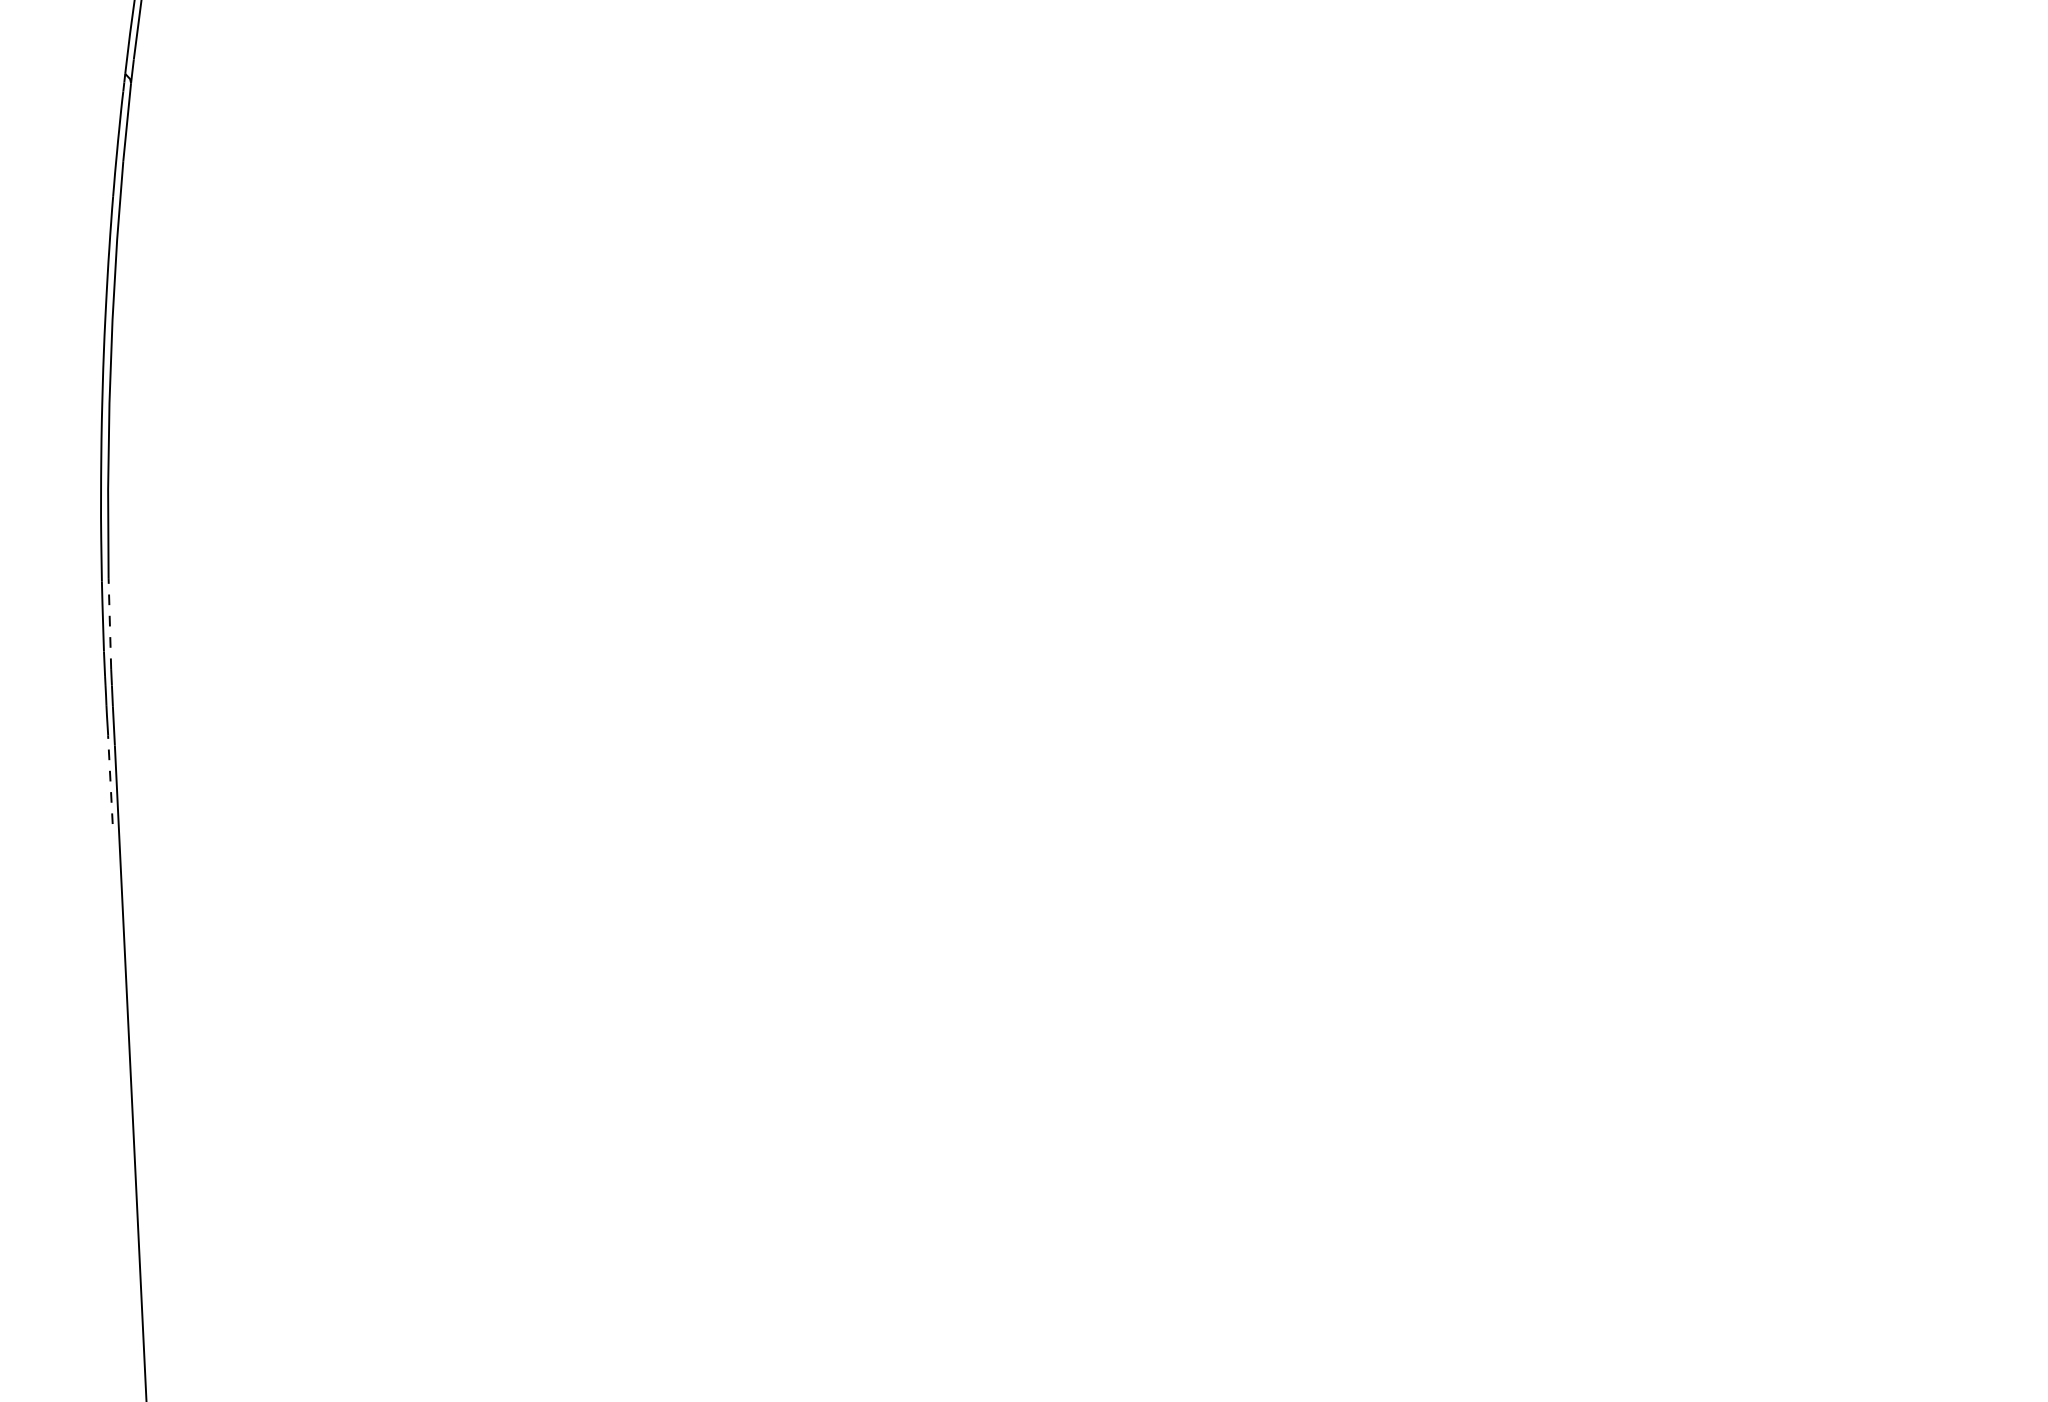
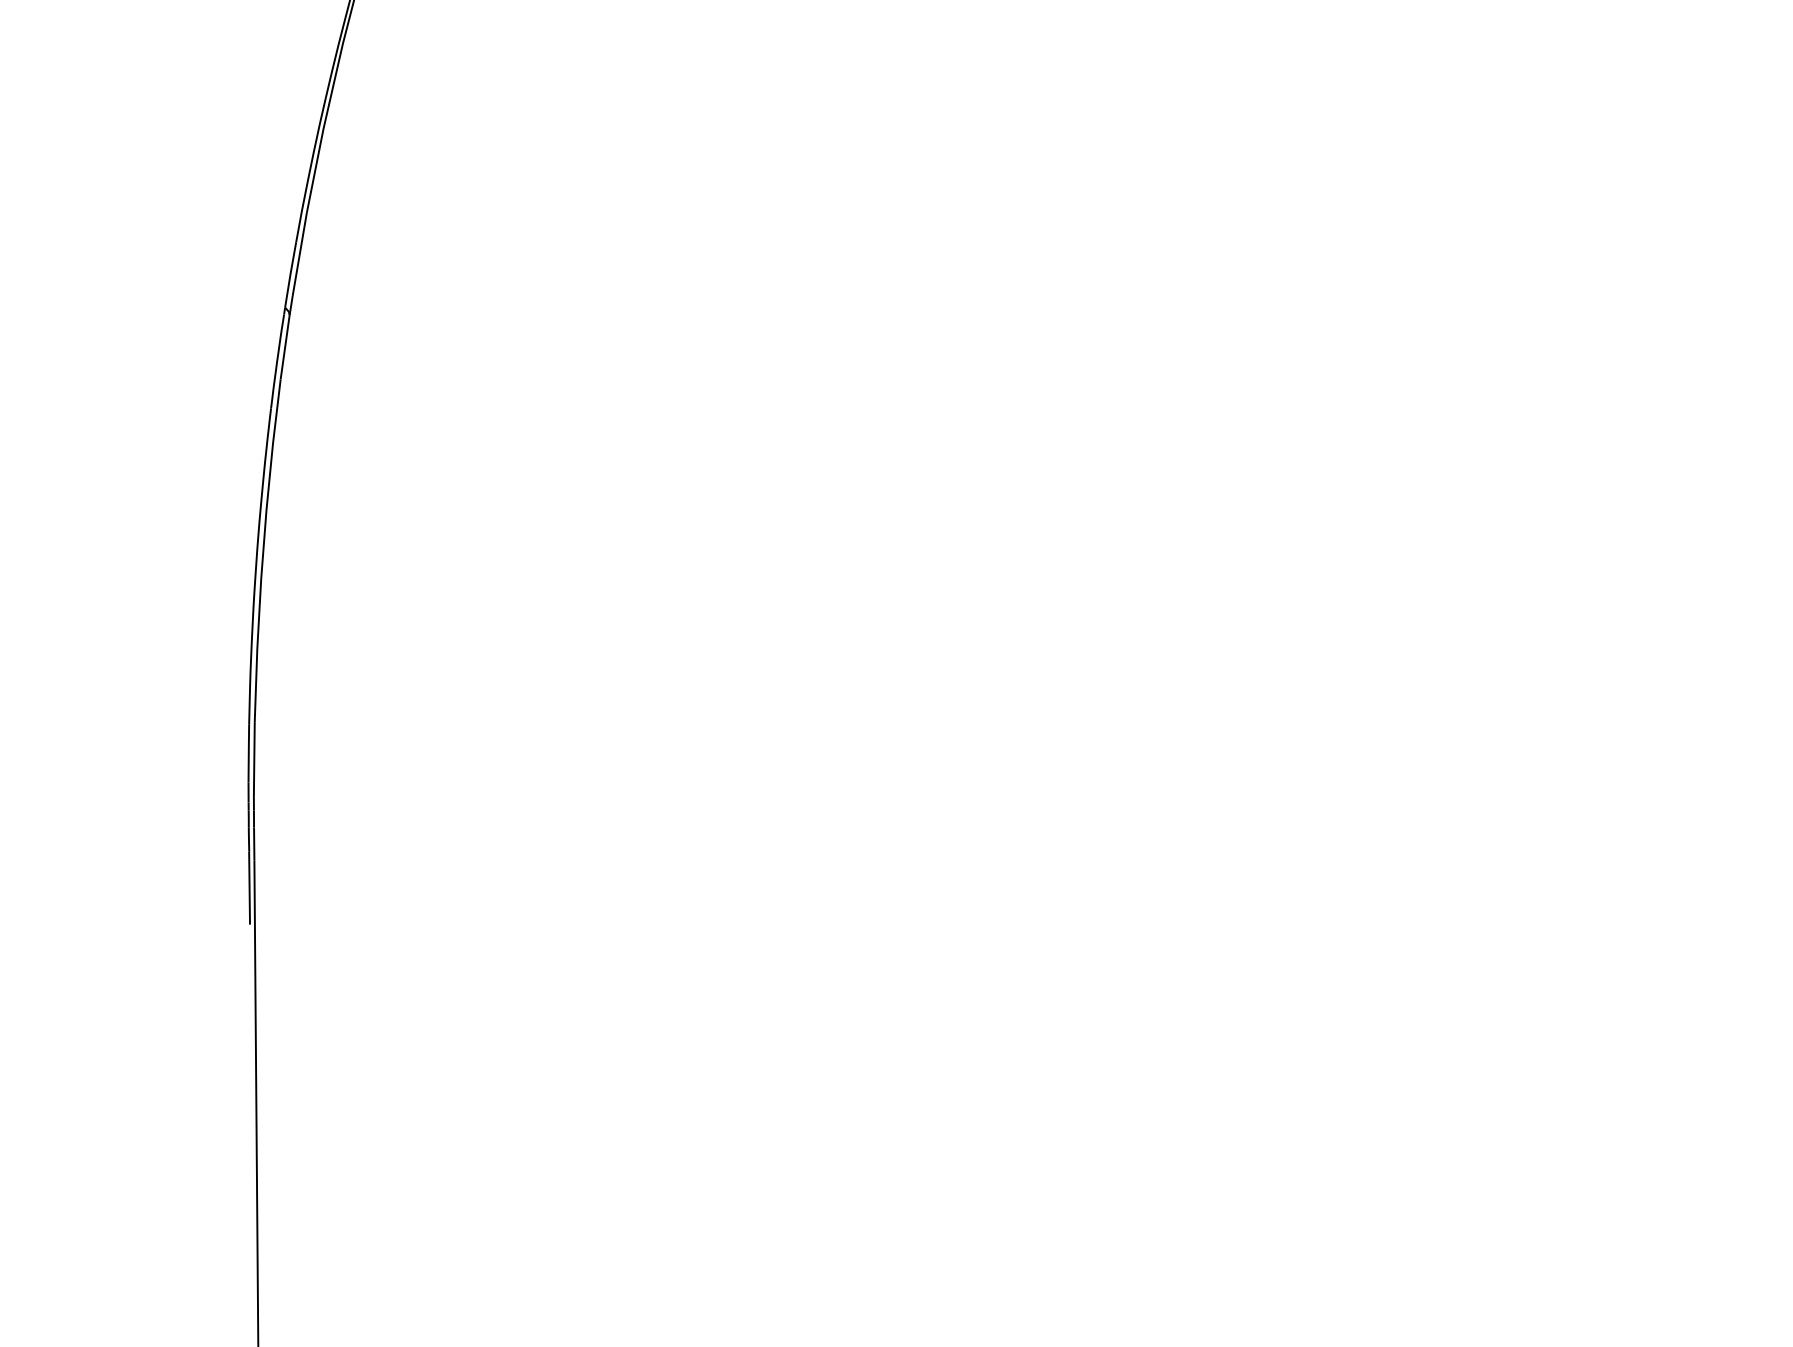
line: (110, 623) -> (254, 759), dashed -> solid
line: (110, 779) -> (249, 887), dashed -> solid

